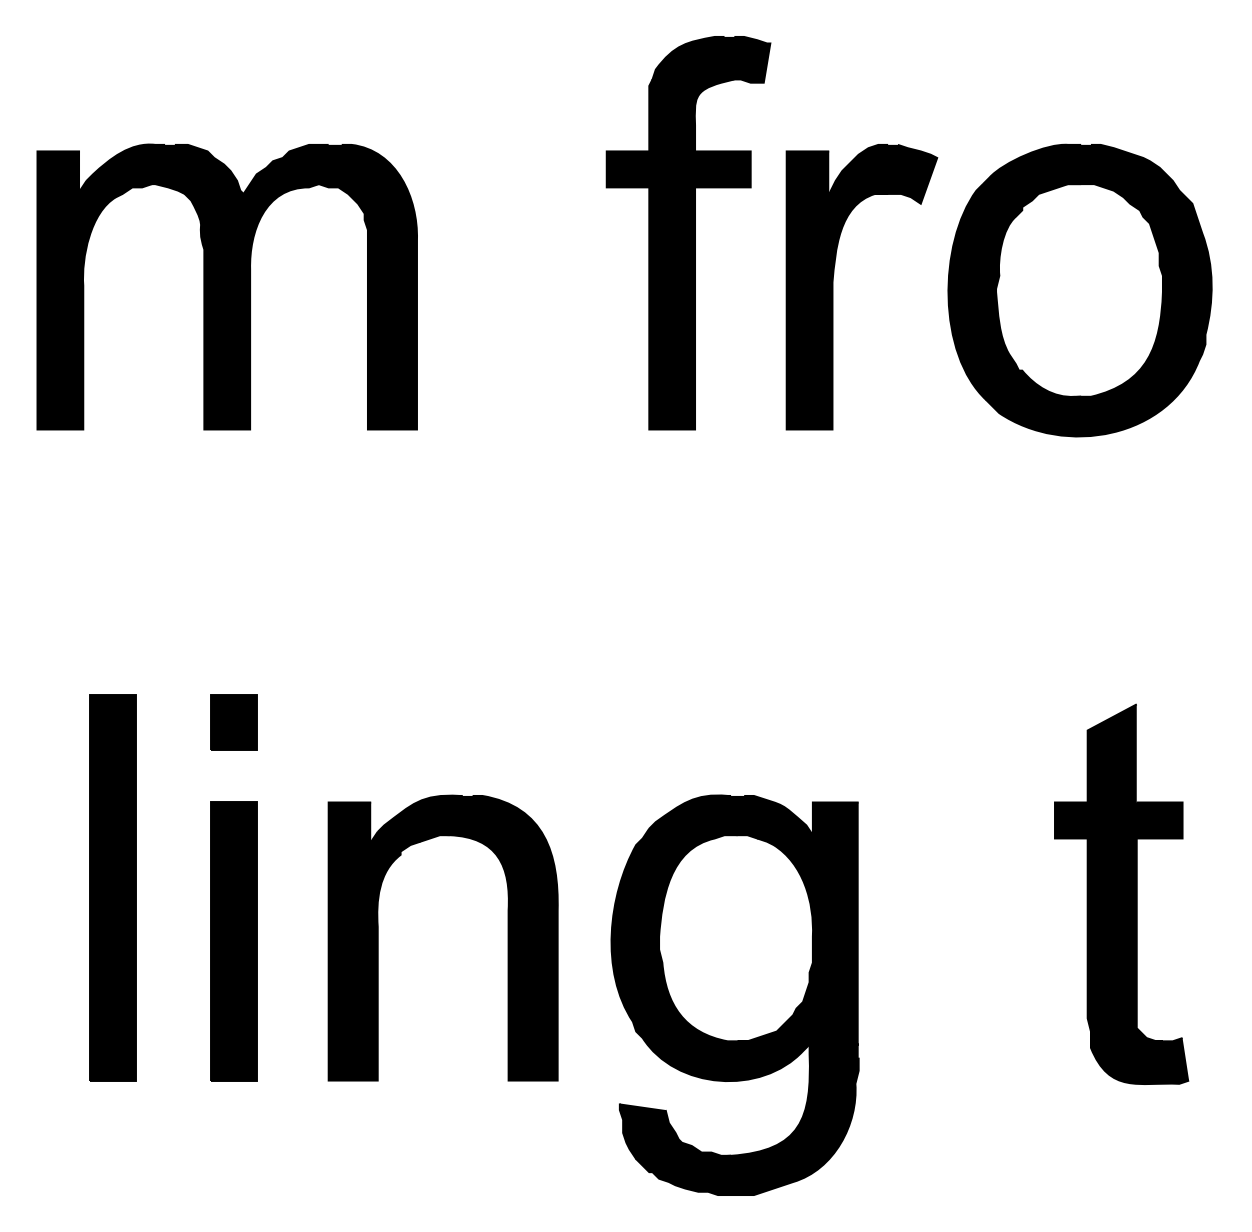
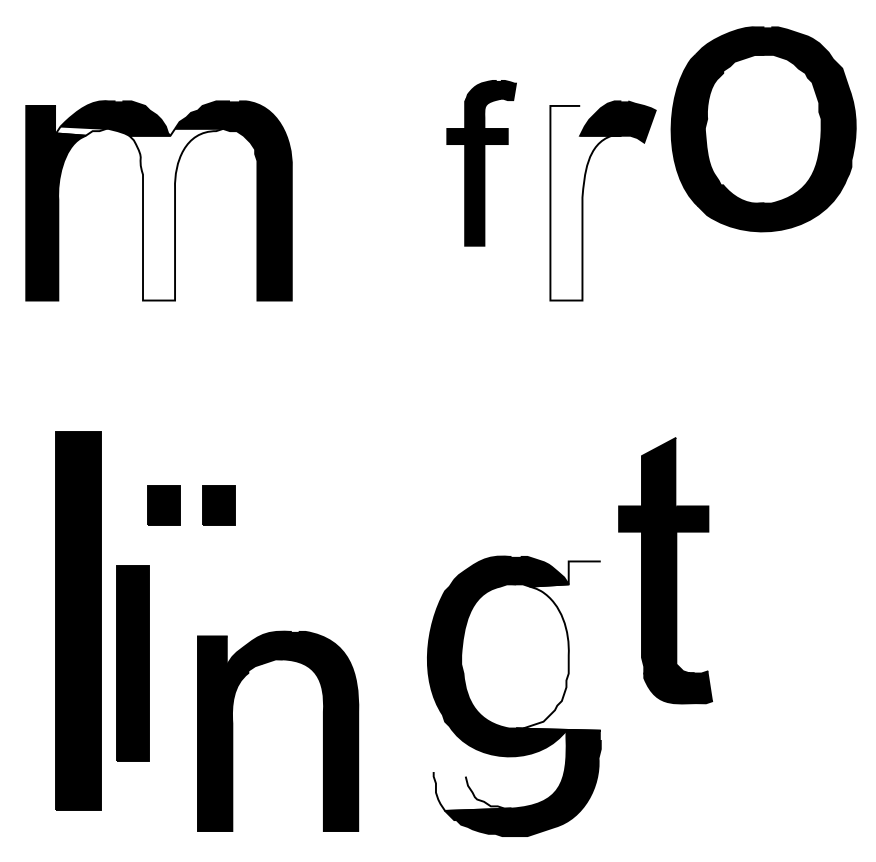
fill: (116, 186) -> (81, 130), removed
part: (688, 233) -> (481, 163), size x0.6
fill: (836, 289) -> (585, 202), removed
part: (1079, 290) -> (763, 129), moved
fill: (252, 306) -> (176, 214), removed
part: (312, 722) -> (218, 505), added
part: (112, 886) -> (78, 620), size x1.4
part: (1121, 894) -> (665, 570), moved
fill: (798, 922) -> (558, 645), removed
part: (379, 936) -> (233, 730), moved
part: (233, 941) -> (132, 663), moved
fill: (675, 1131) -> (472, 791), removed

